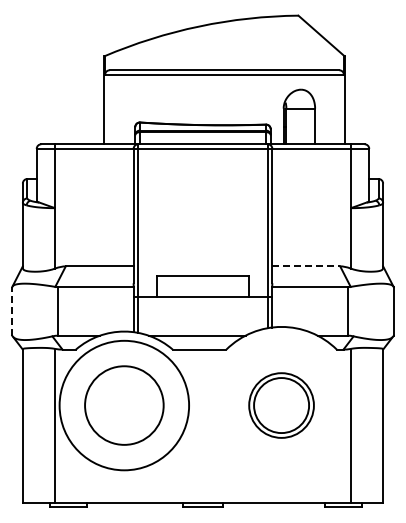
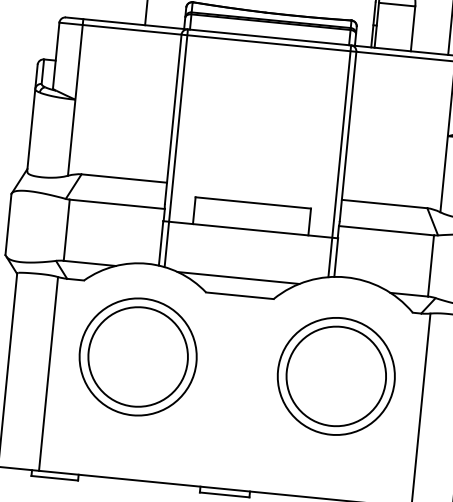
line: (306, 266) -> (384, 204), dashed -> solid
line: (12, 310) -> (8, 223), dashed -> solid
circle: (124, 405) -> (138, 356), size x0.71
part: (281, 405) -> (336, 376), size x1.43

